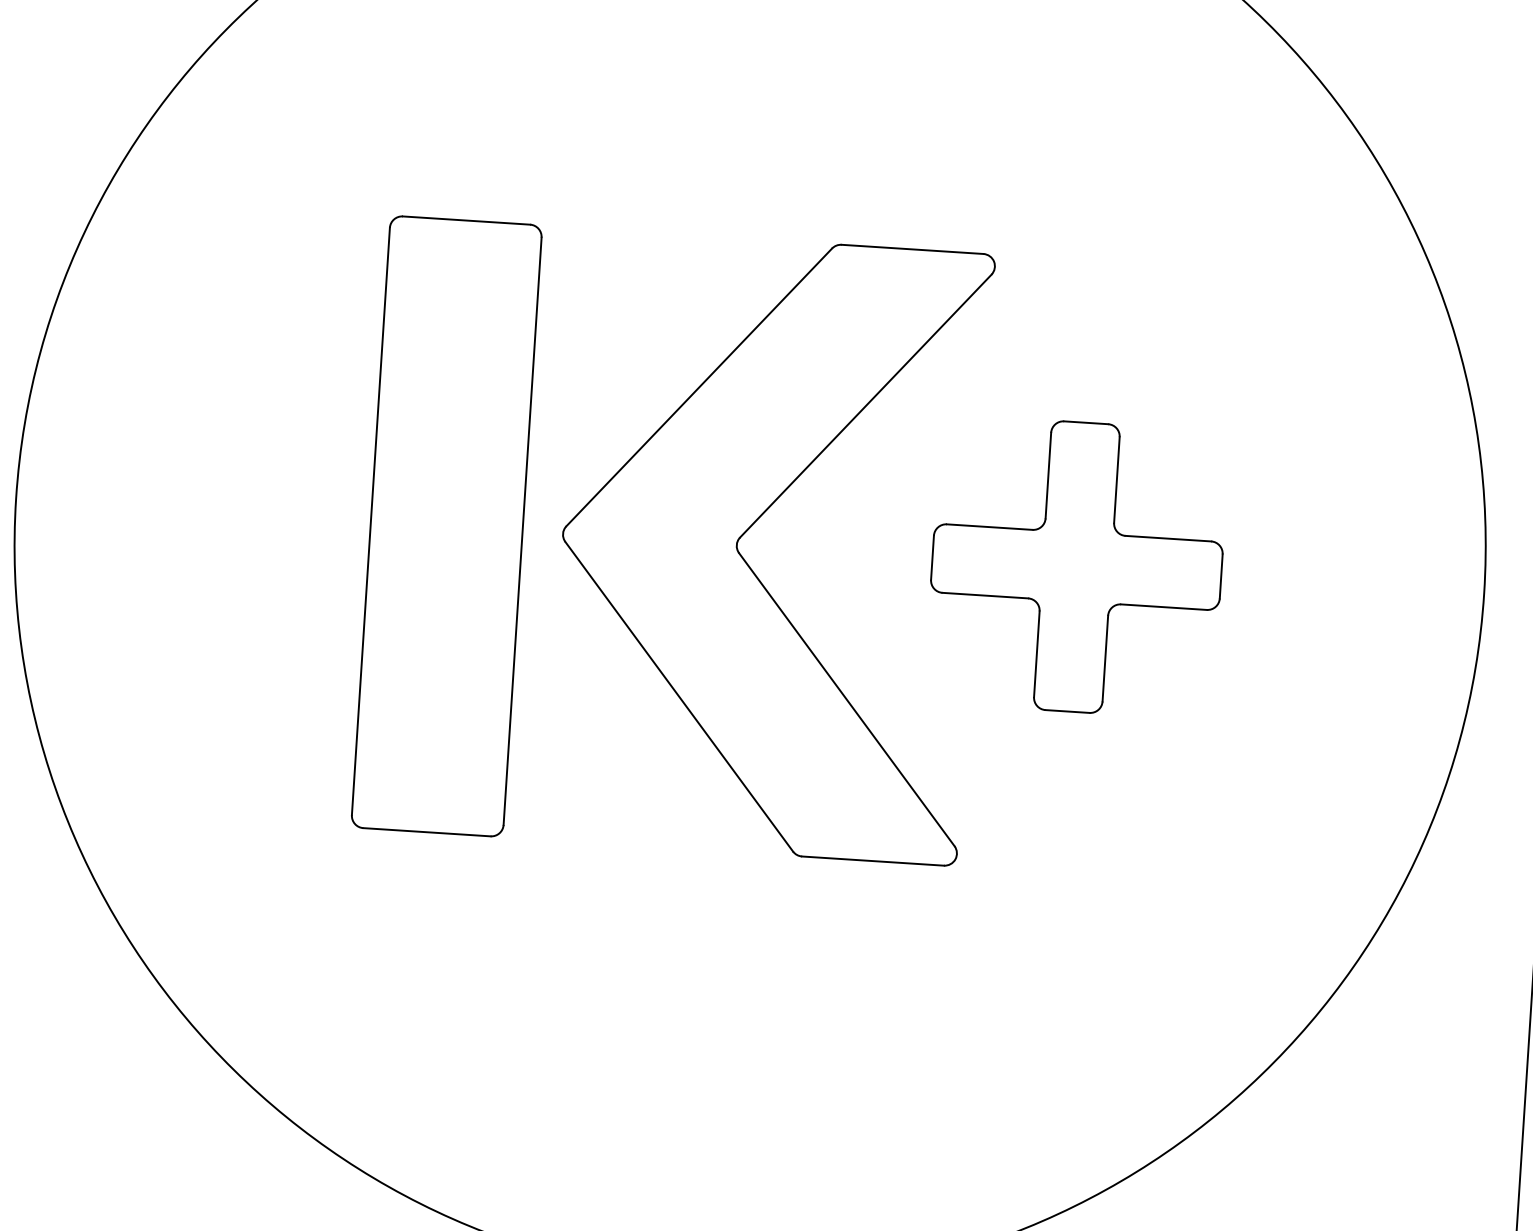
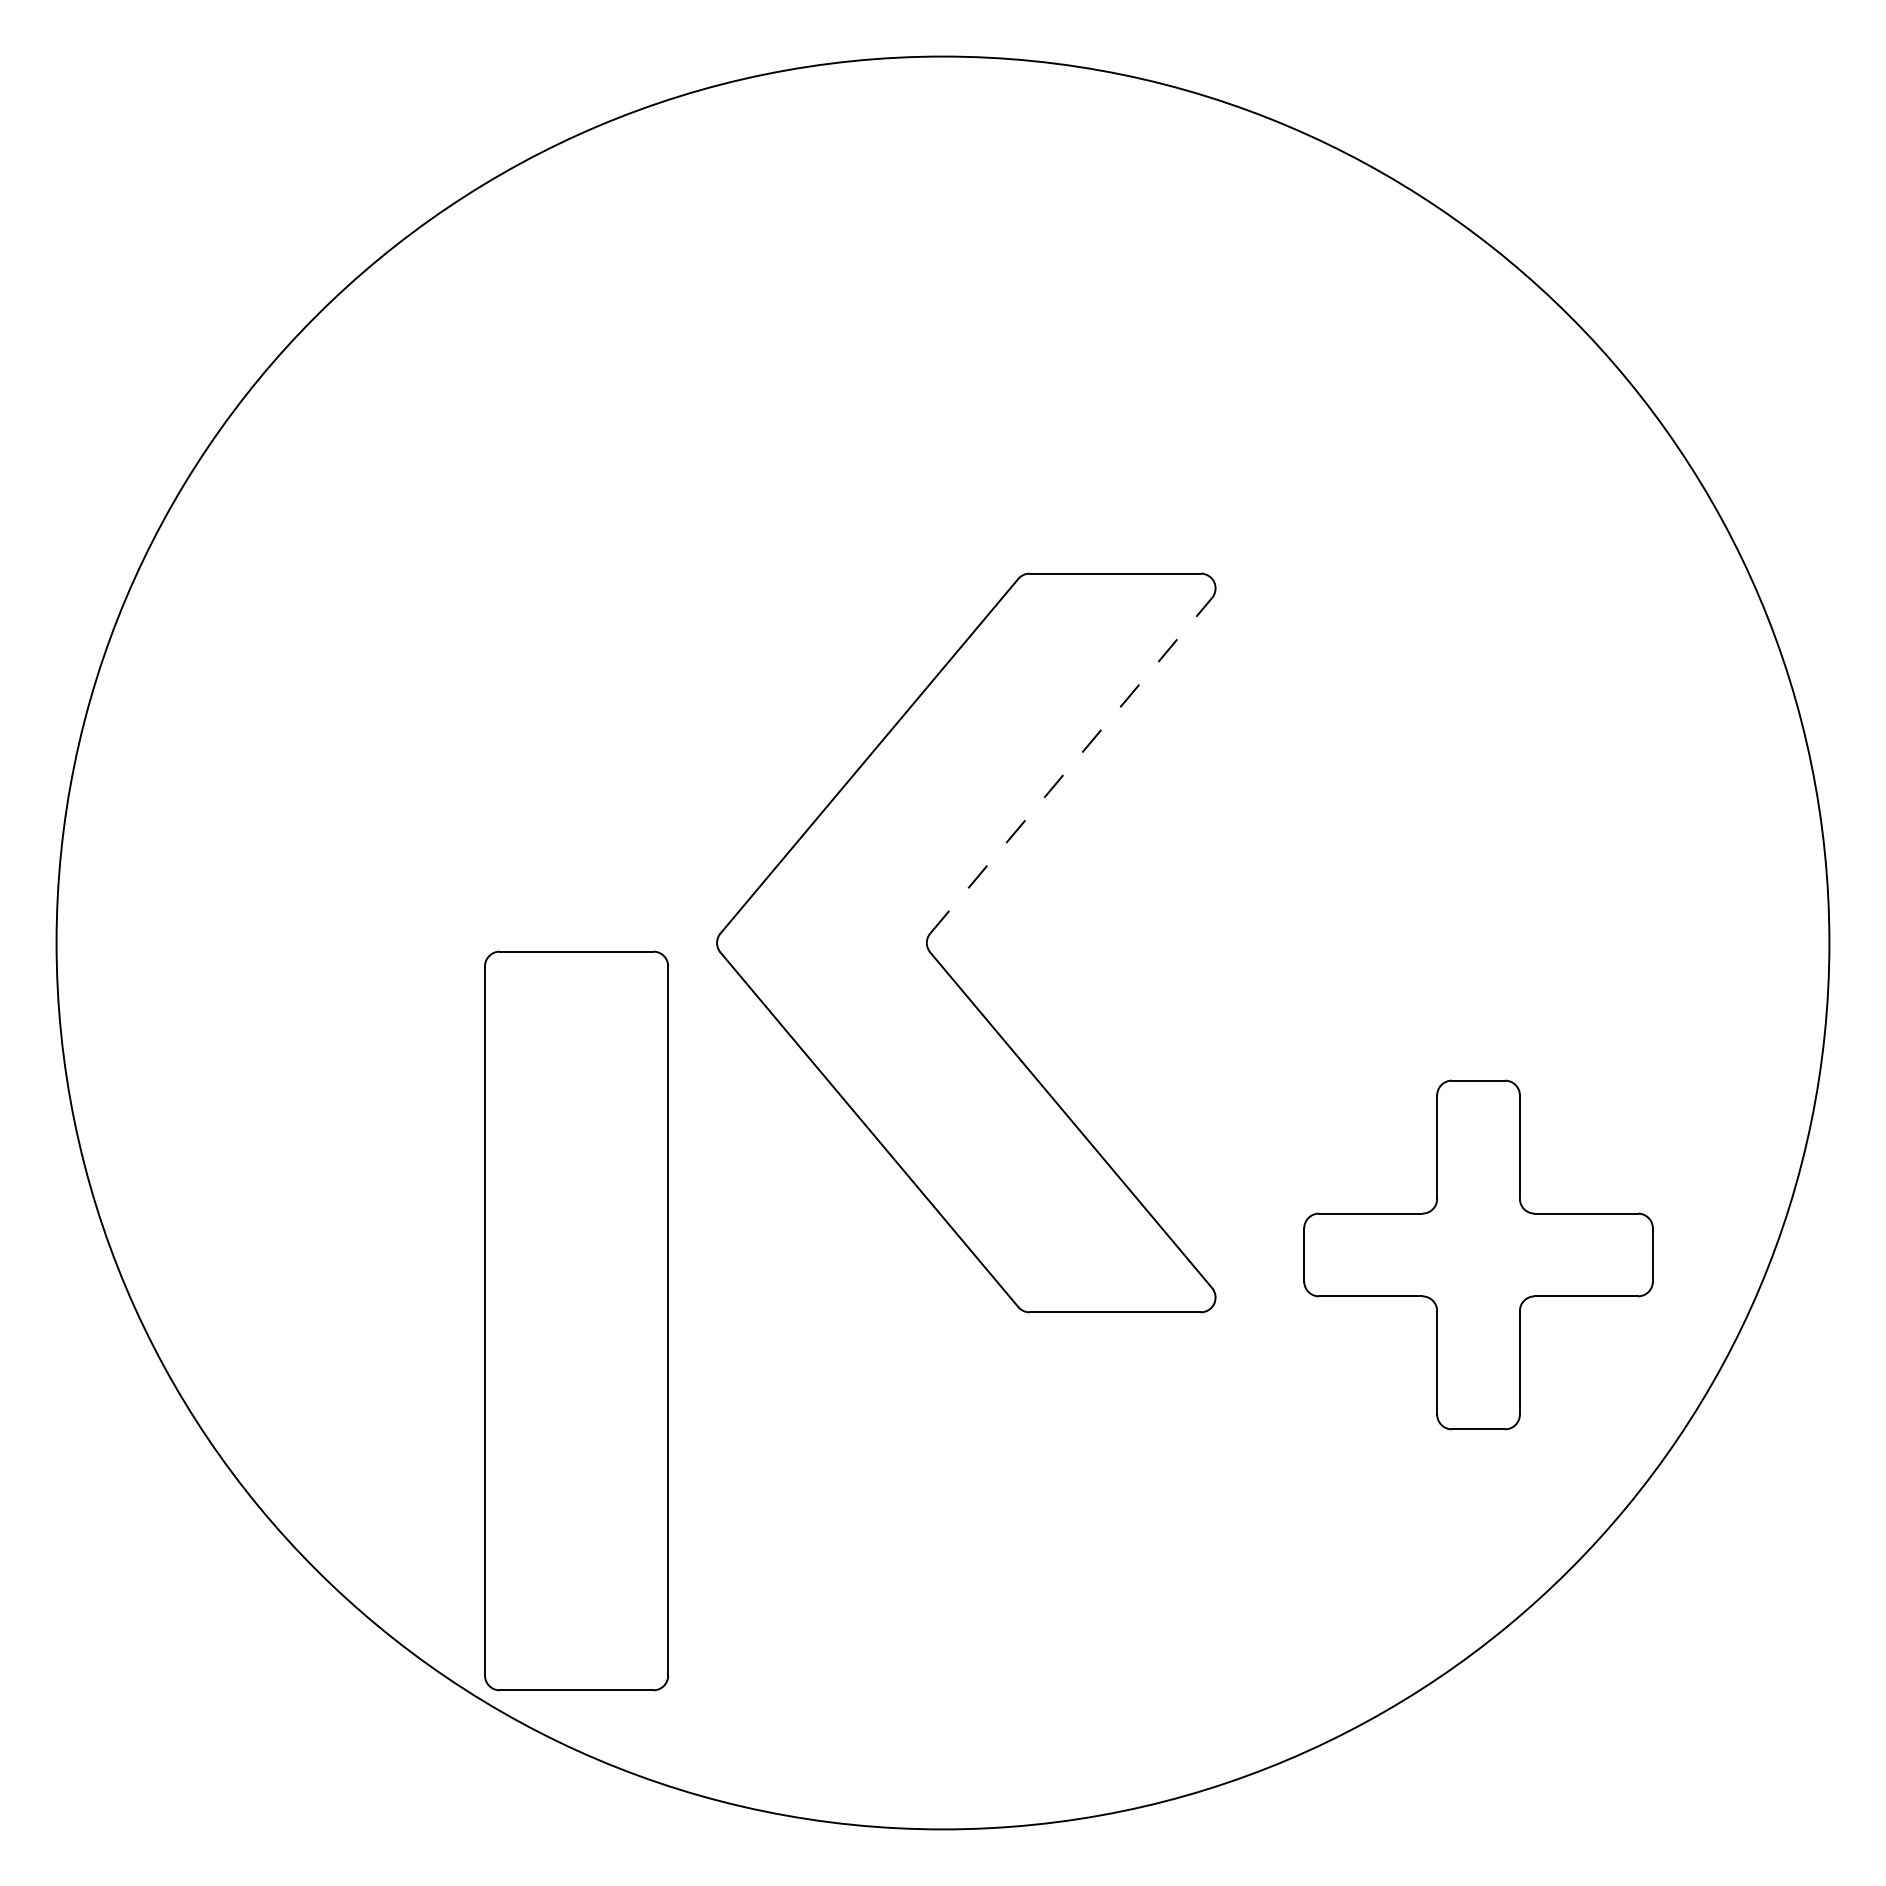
line: (866, 405) -> (1071, 765), solid -> dashed
part: (446, 525) -> (576, 1320), moved
part: (1076, 566) -> (1478, 1254), moved

